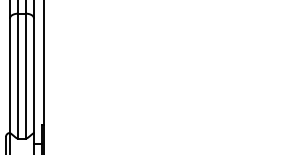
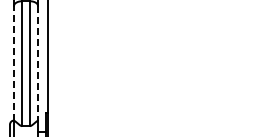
line: (9, 75) -> (13, 63), solid -> dashed
line: (33, 76) -> (37, 64), solid -> dashed

